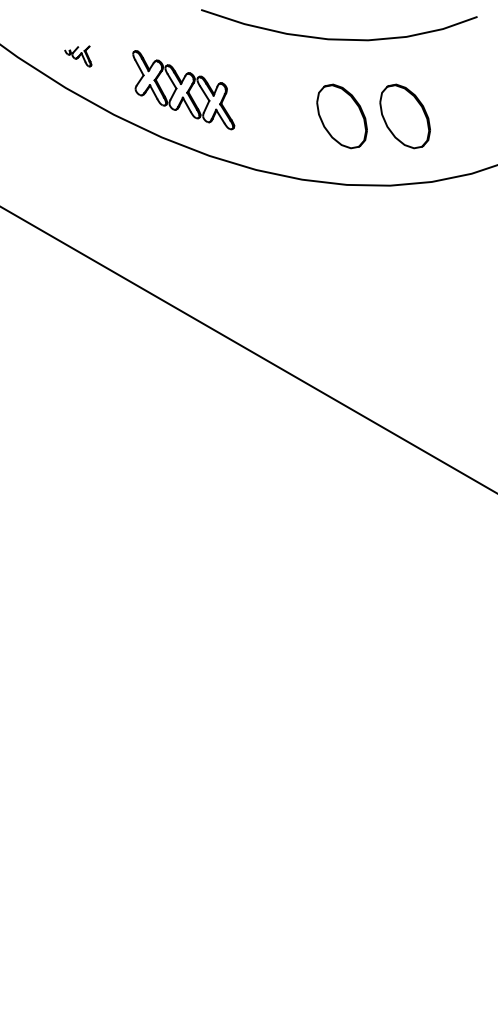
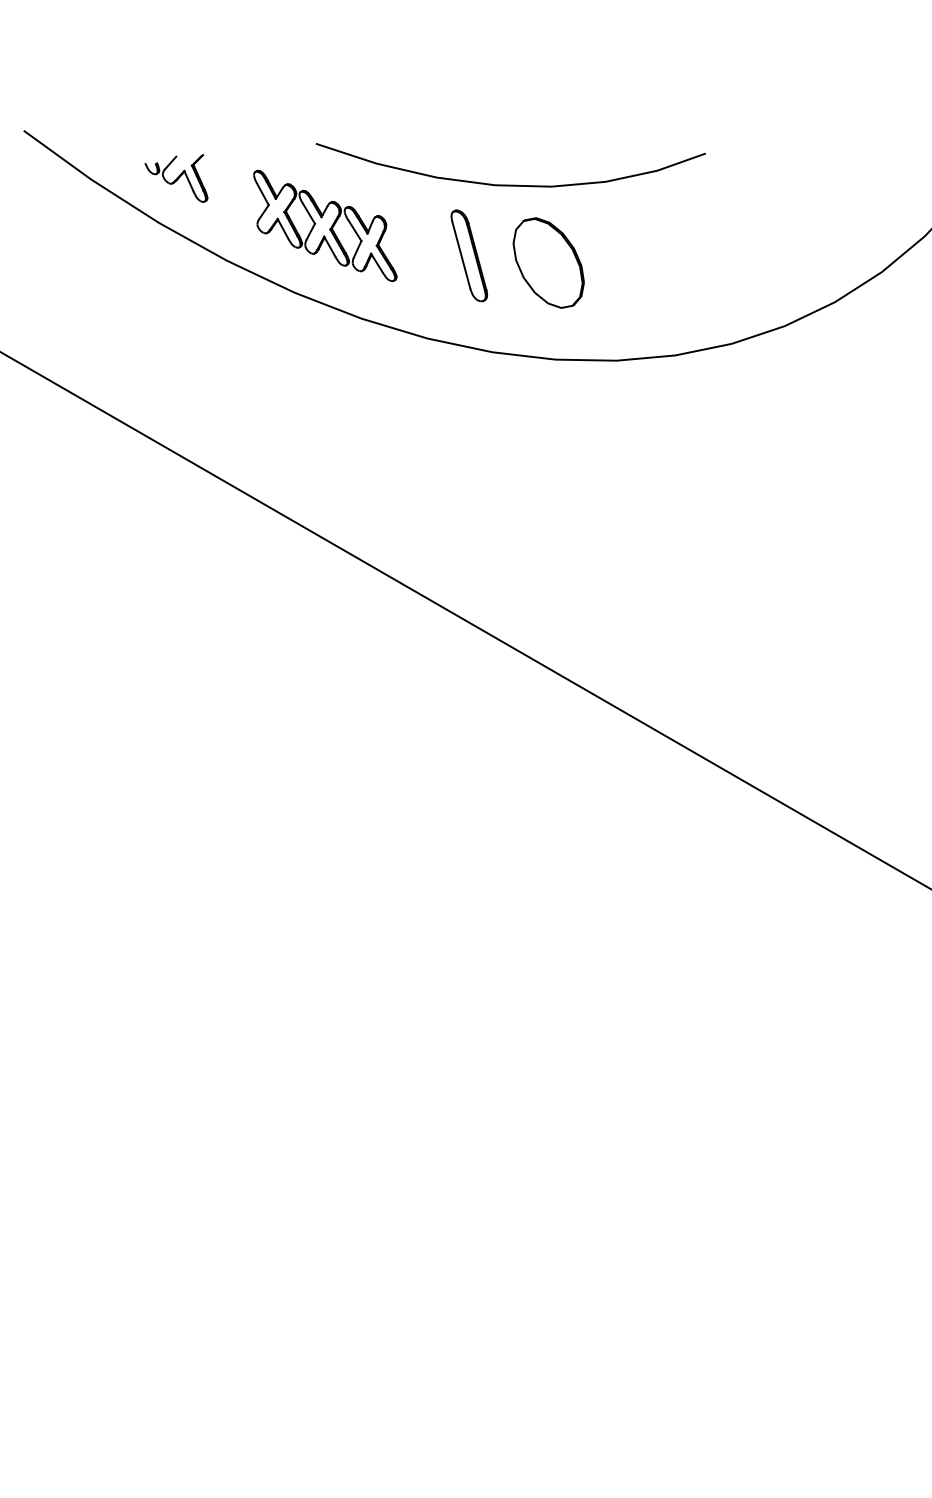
curve: (339, 38) -> (510, 184), moved
part: (78, 56) -> (176, 178), size x1.67
part: (285, 111) -> (469, 255), added
part: (405, 116) -> (637, 262), removed

